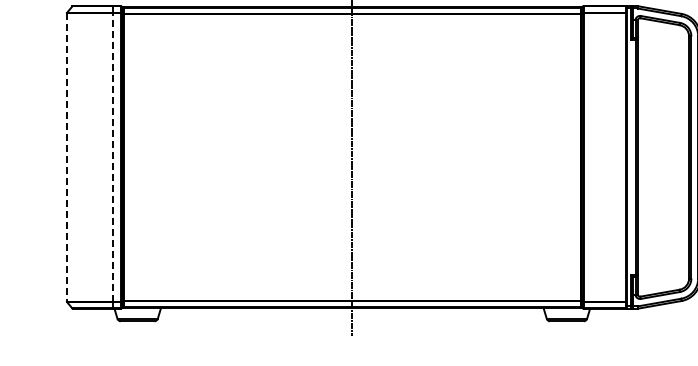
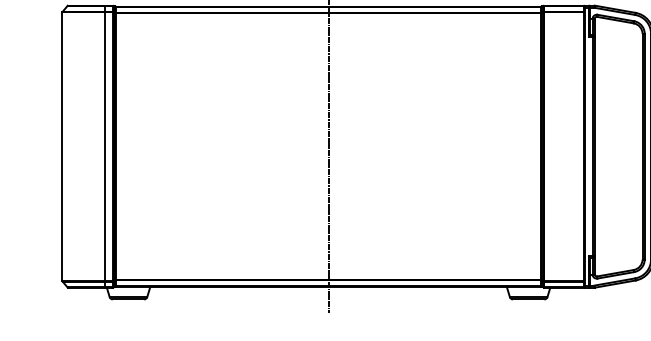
line: (112, 156) -> (105, 145), dashed -> solid
line: (66, 157) -> (62, 146), dashed -> solid

